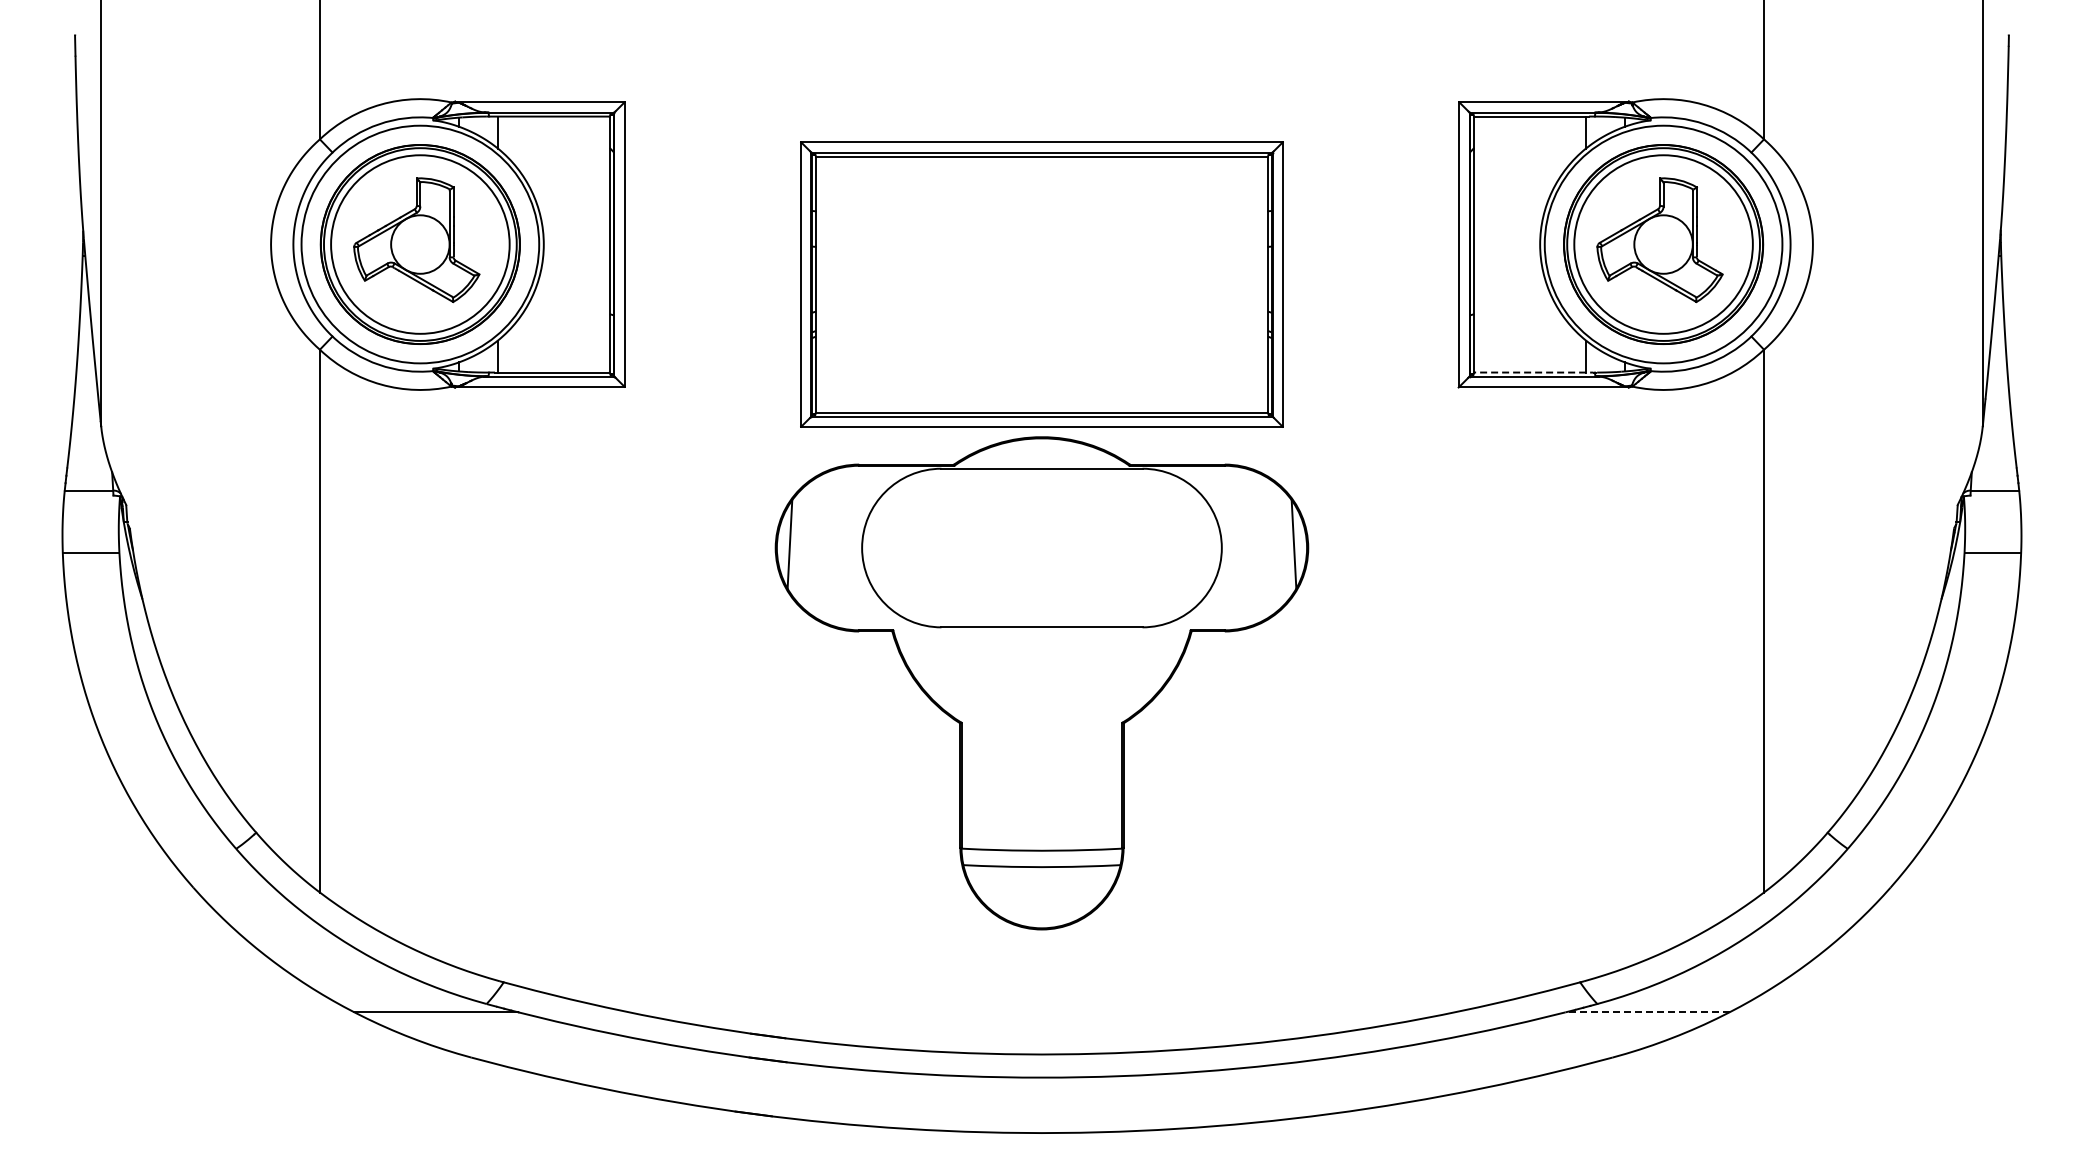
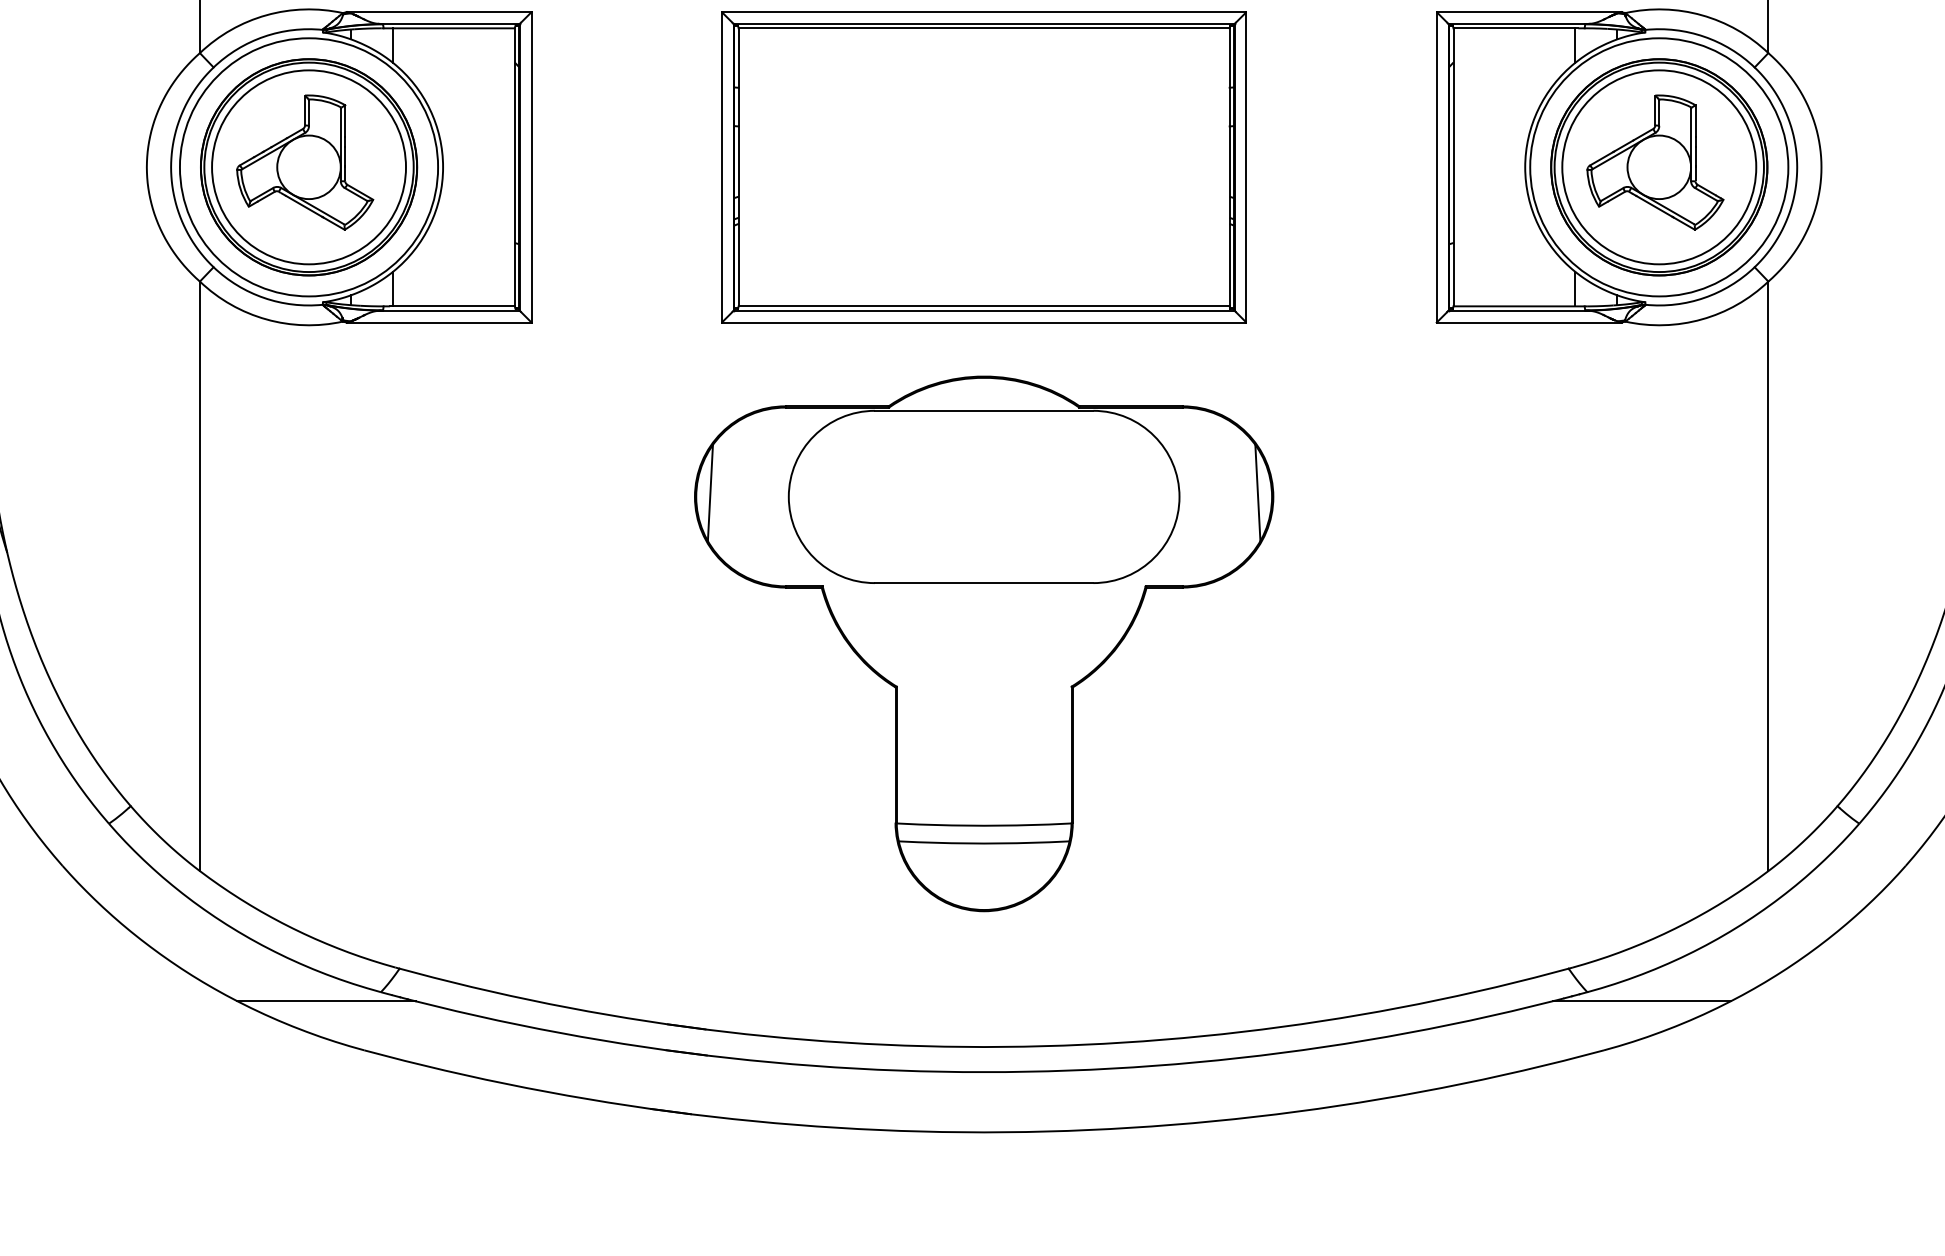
part: (1041, 284) -> (983, 167), moved
line: (1535, 372) -> (1520, 306), dashed -> solid
line: (1647, 1012) -> (1641, 1001), dashed -> solid

